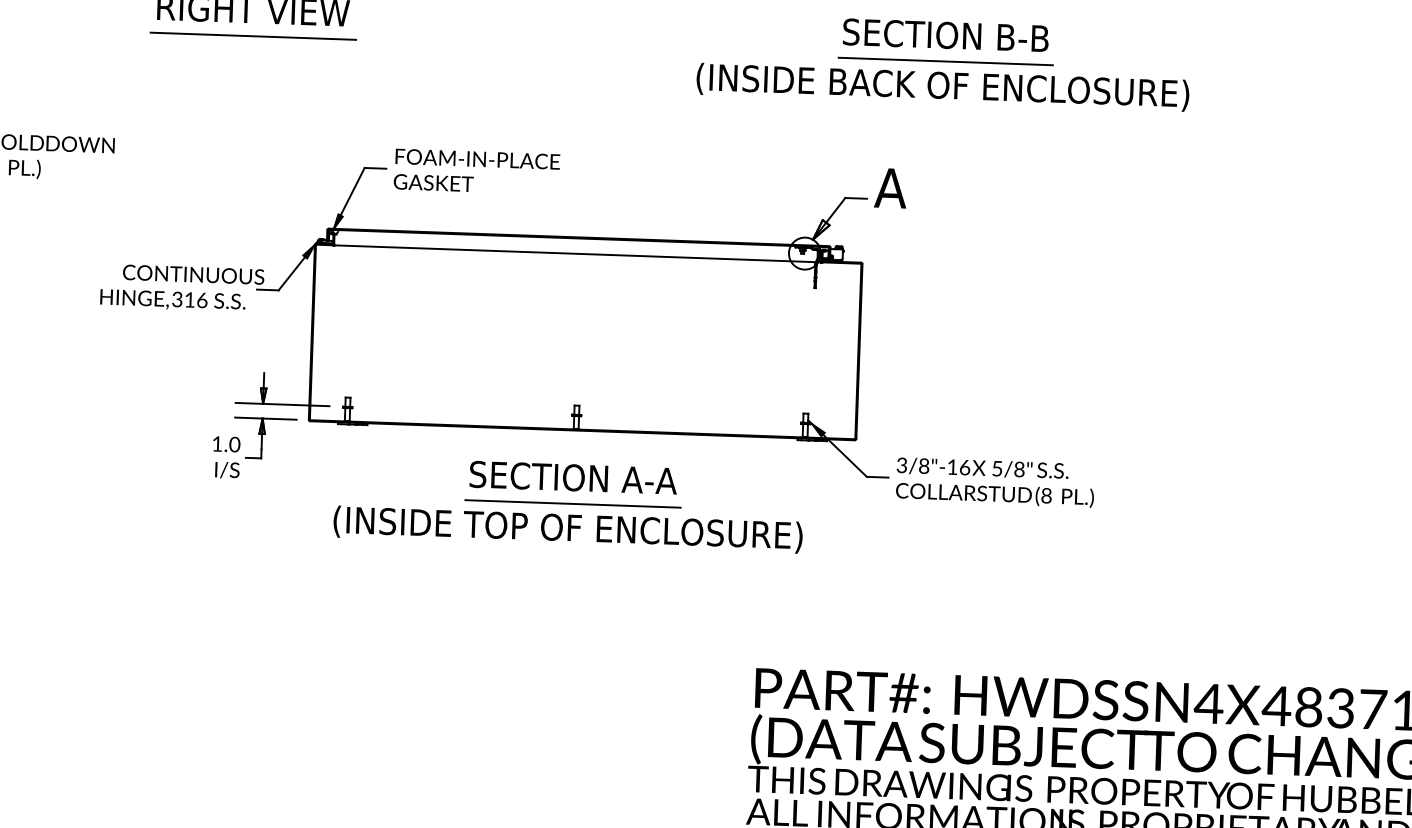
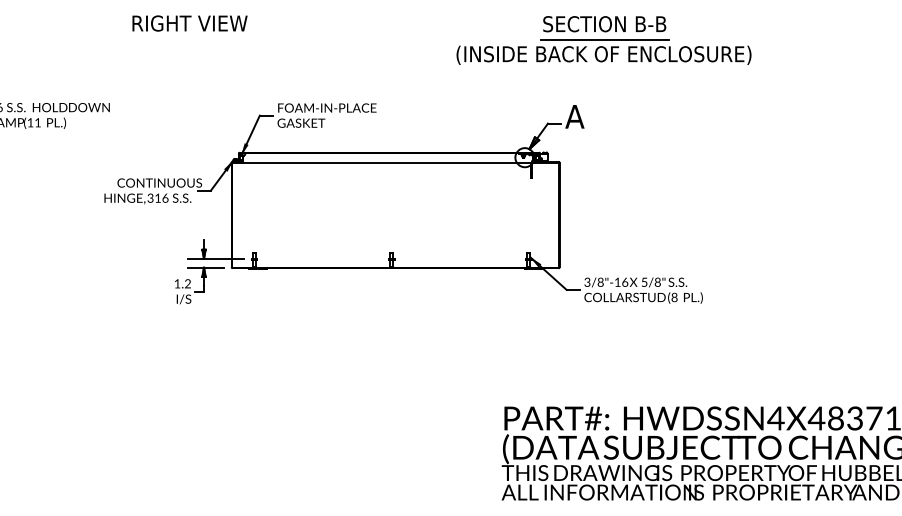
line: (253, 36) -> (190, 39), removed
text: (234, 445) -> (187, 284), 1.0 -> 1.2
part: (568, 504) -> (388, 312), removed

